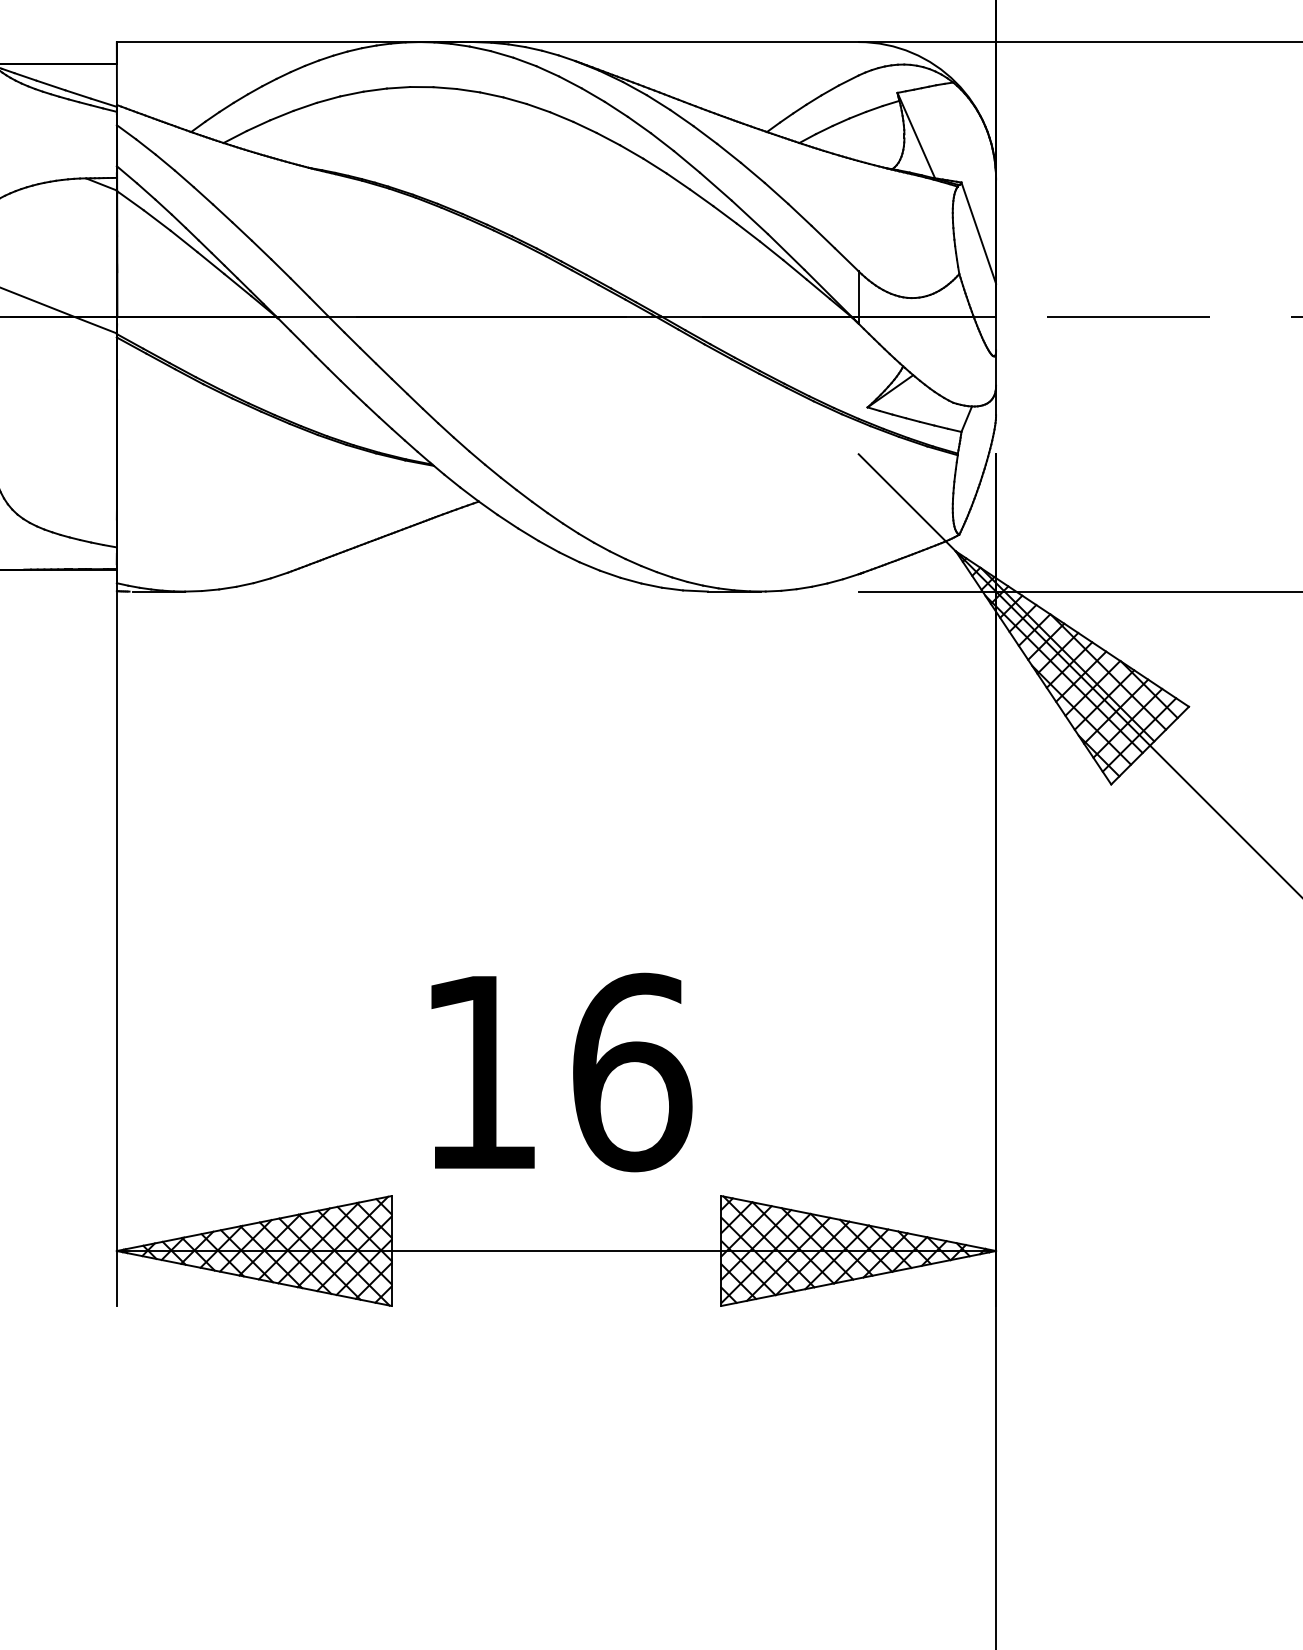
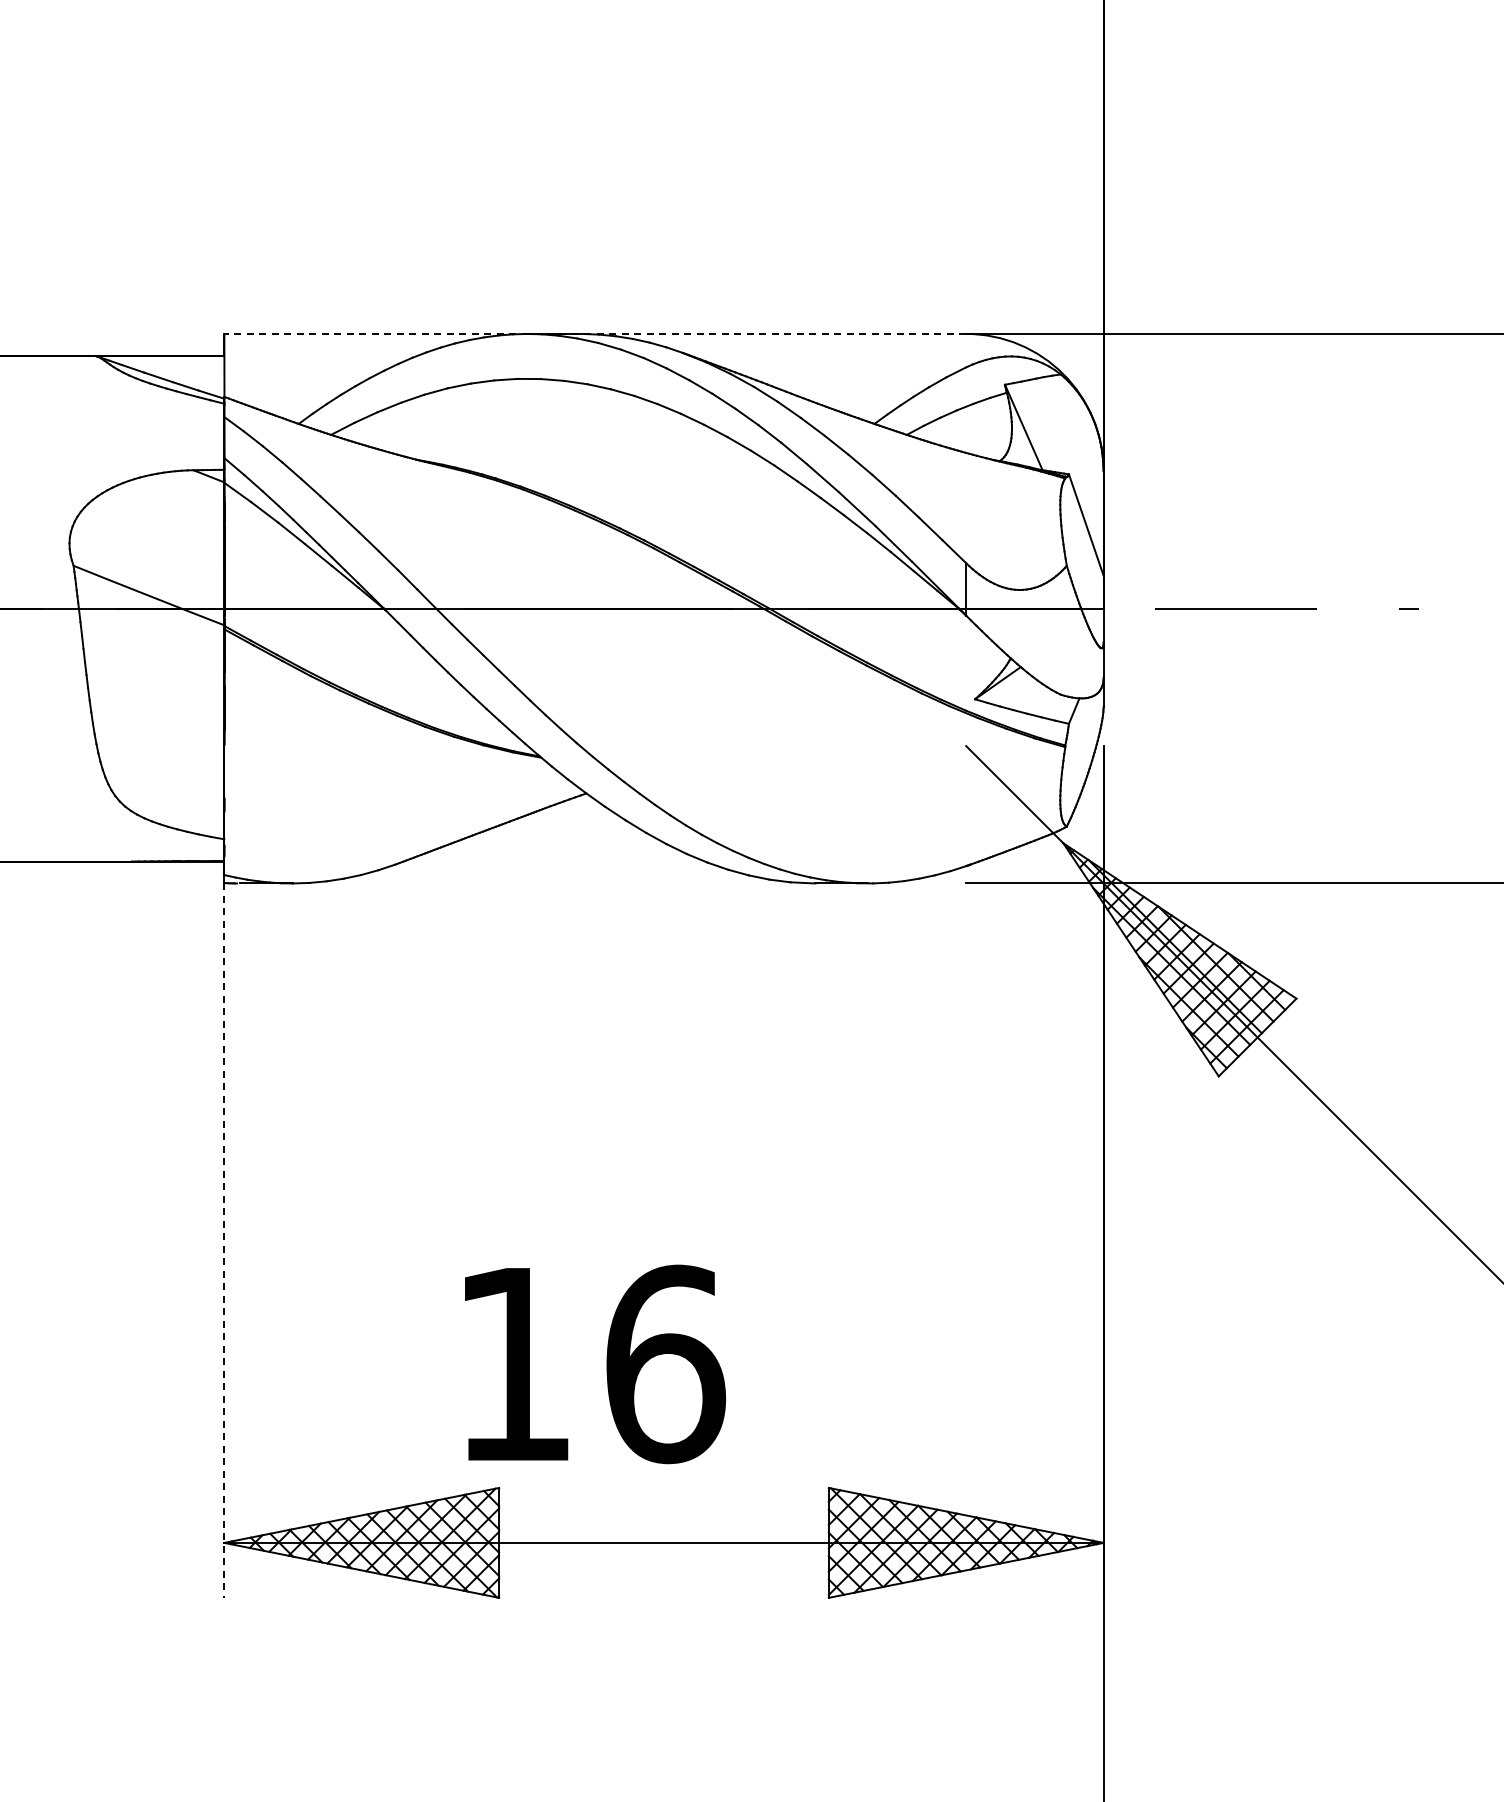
line: (488, 41) -> (595, 333), solid -> dashed
line: (117, 949) -> (224, 1241), solid -> dashed
text: (562, 1072) -> (595, 1364), moved

